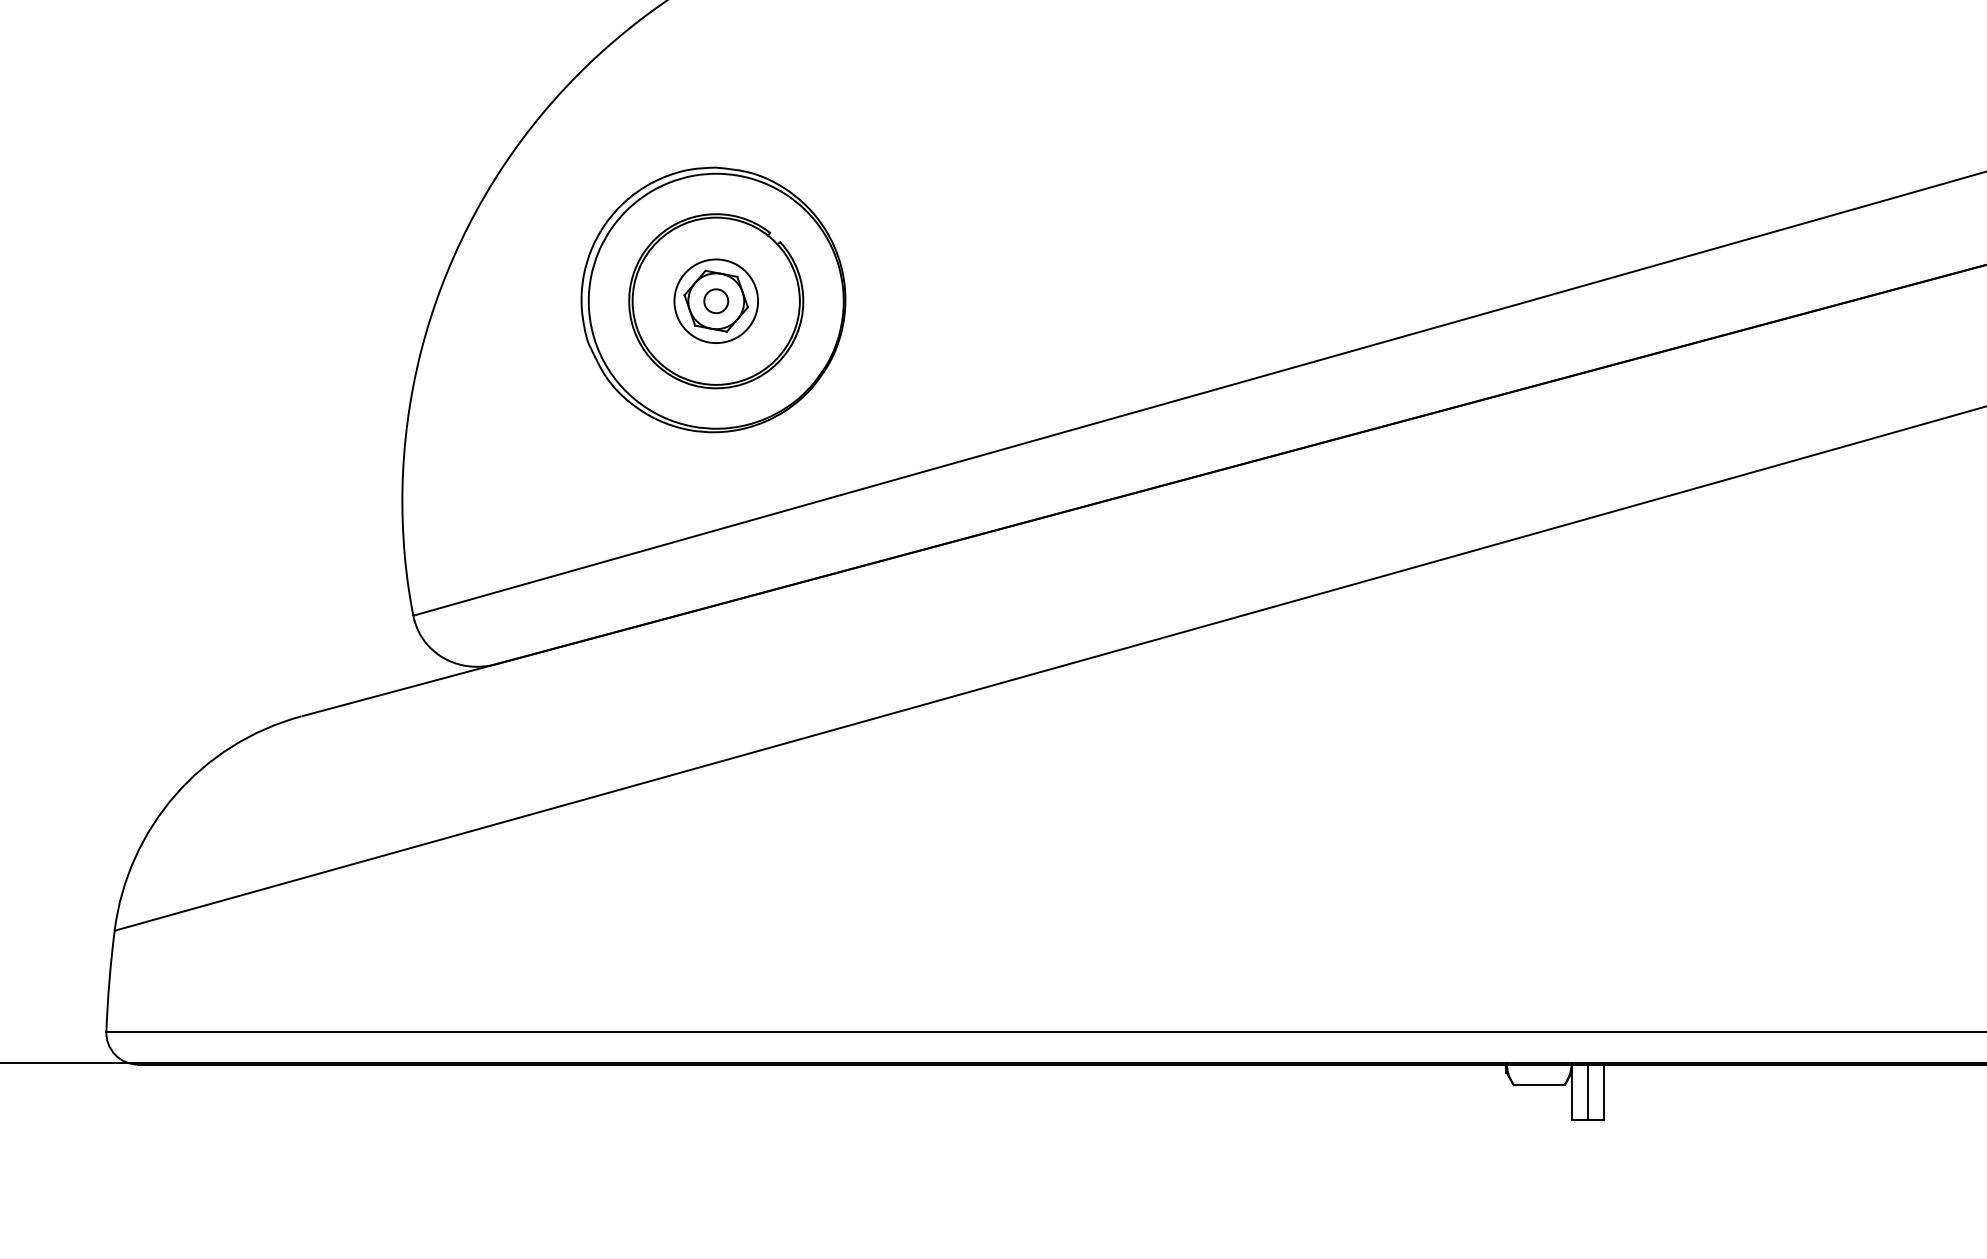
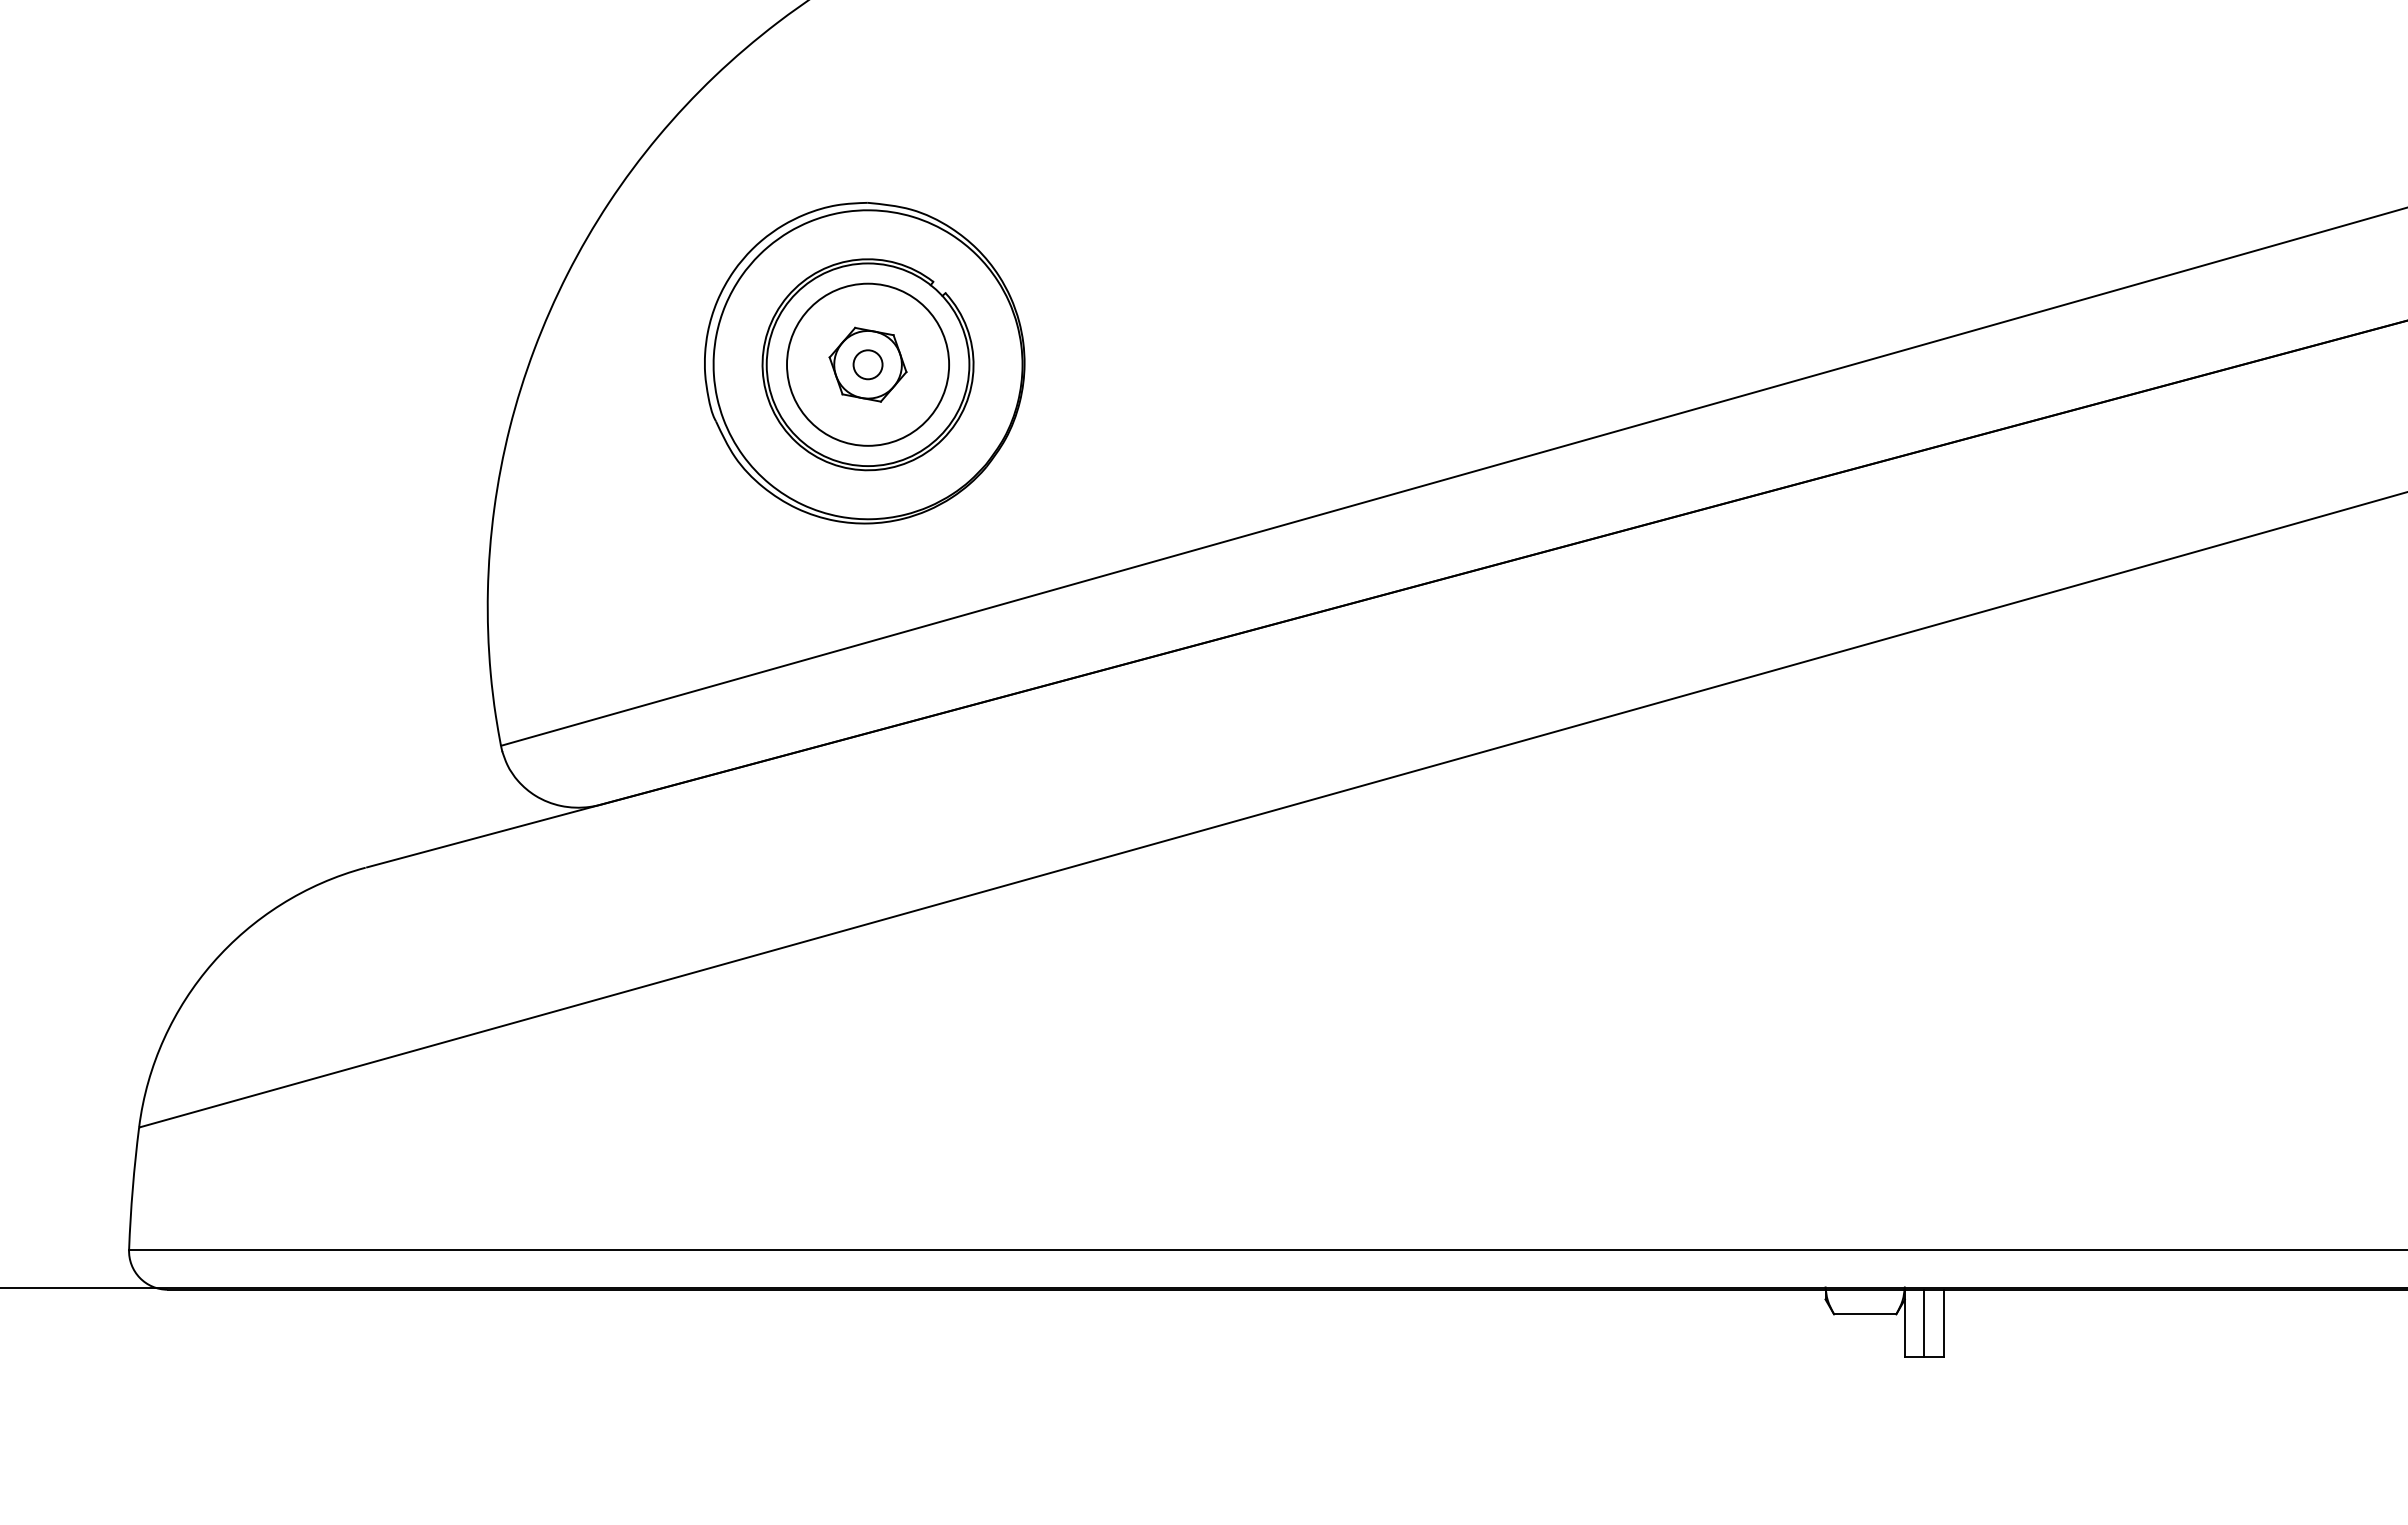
circle: (716, 301) -> (868, 365), size x1.6

